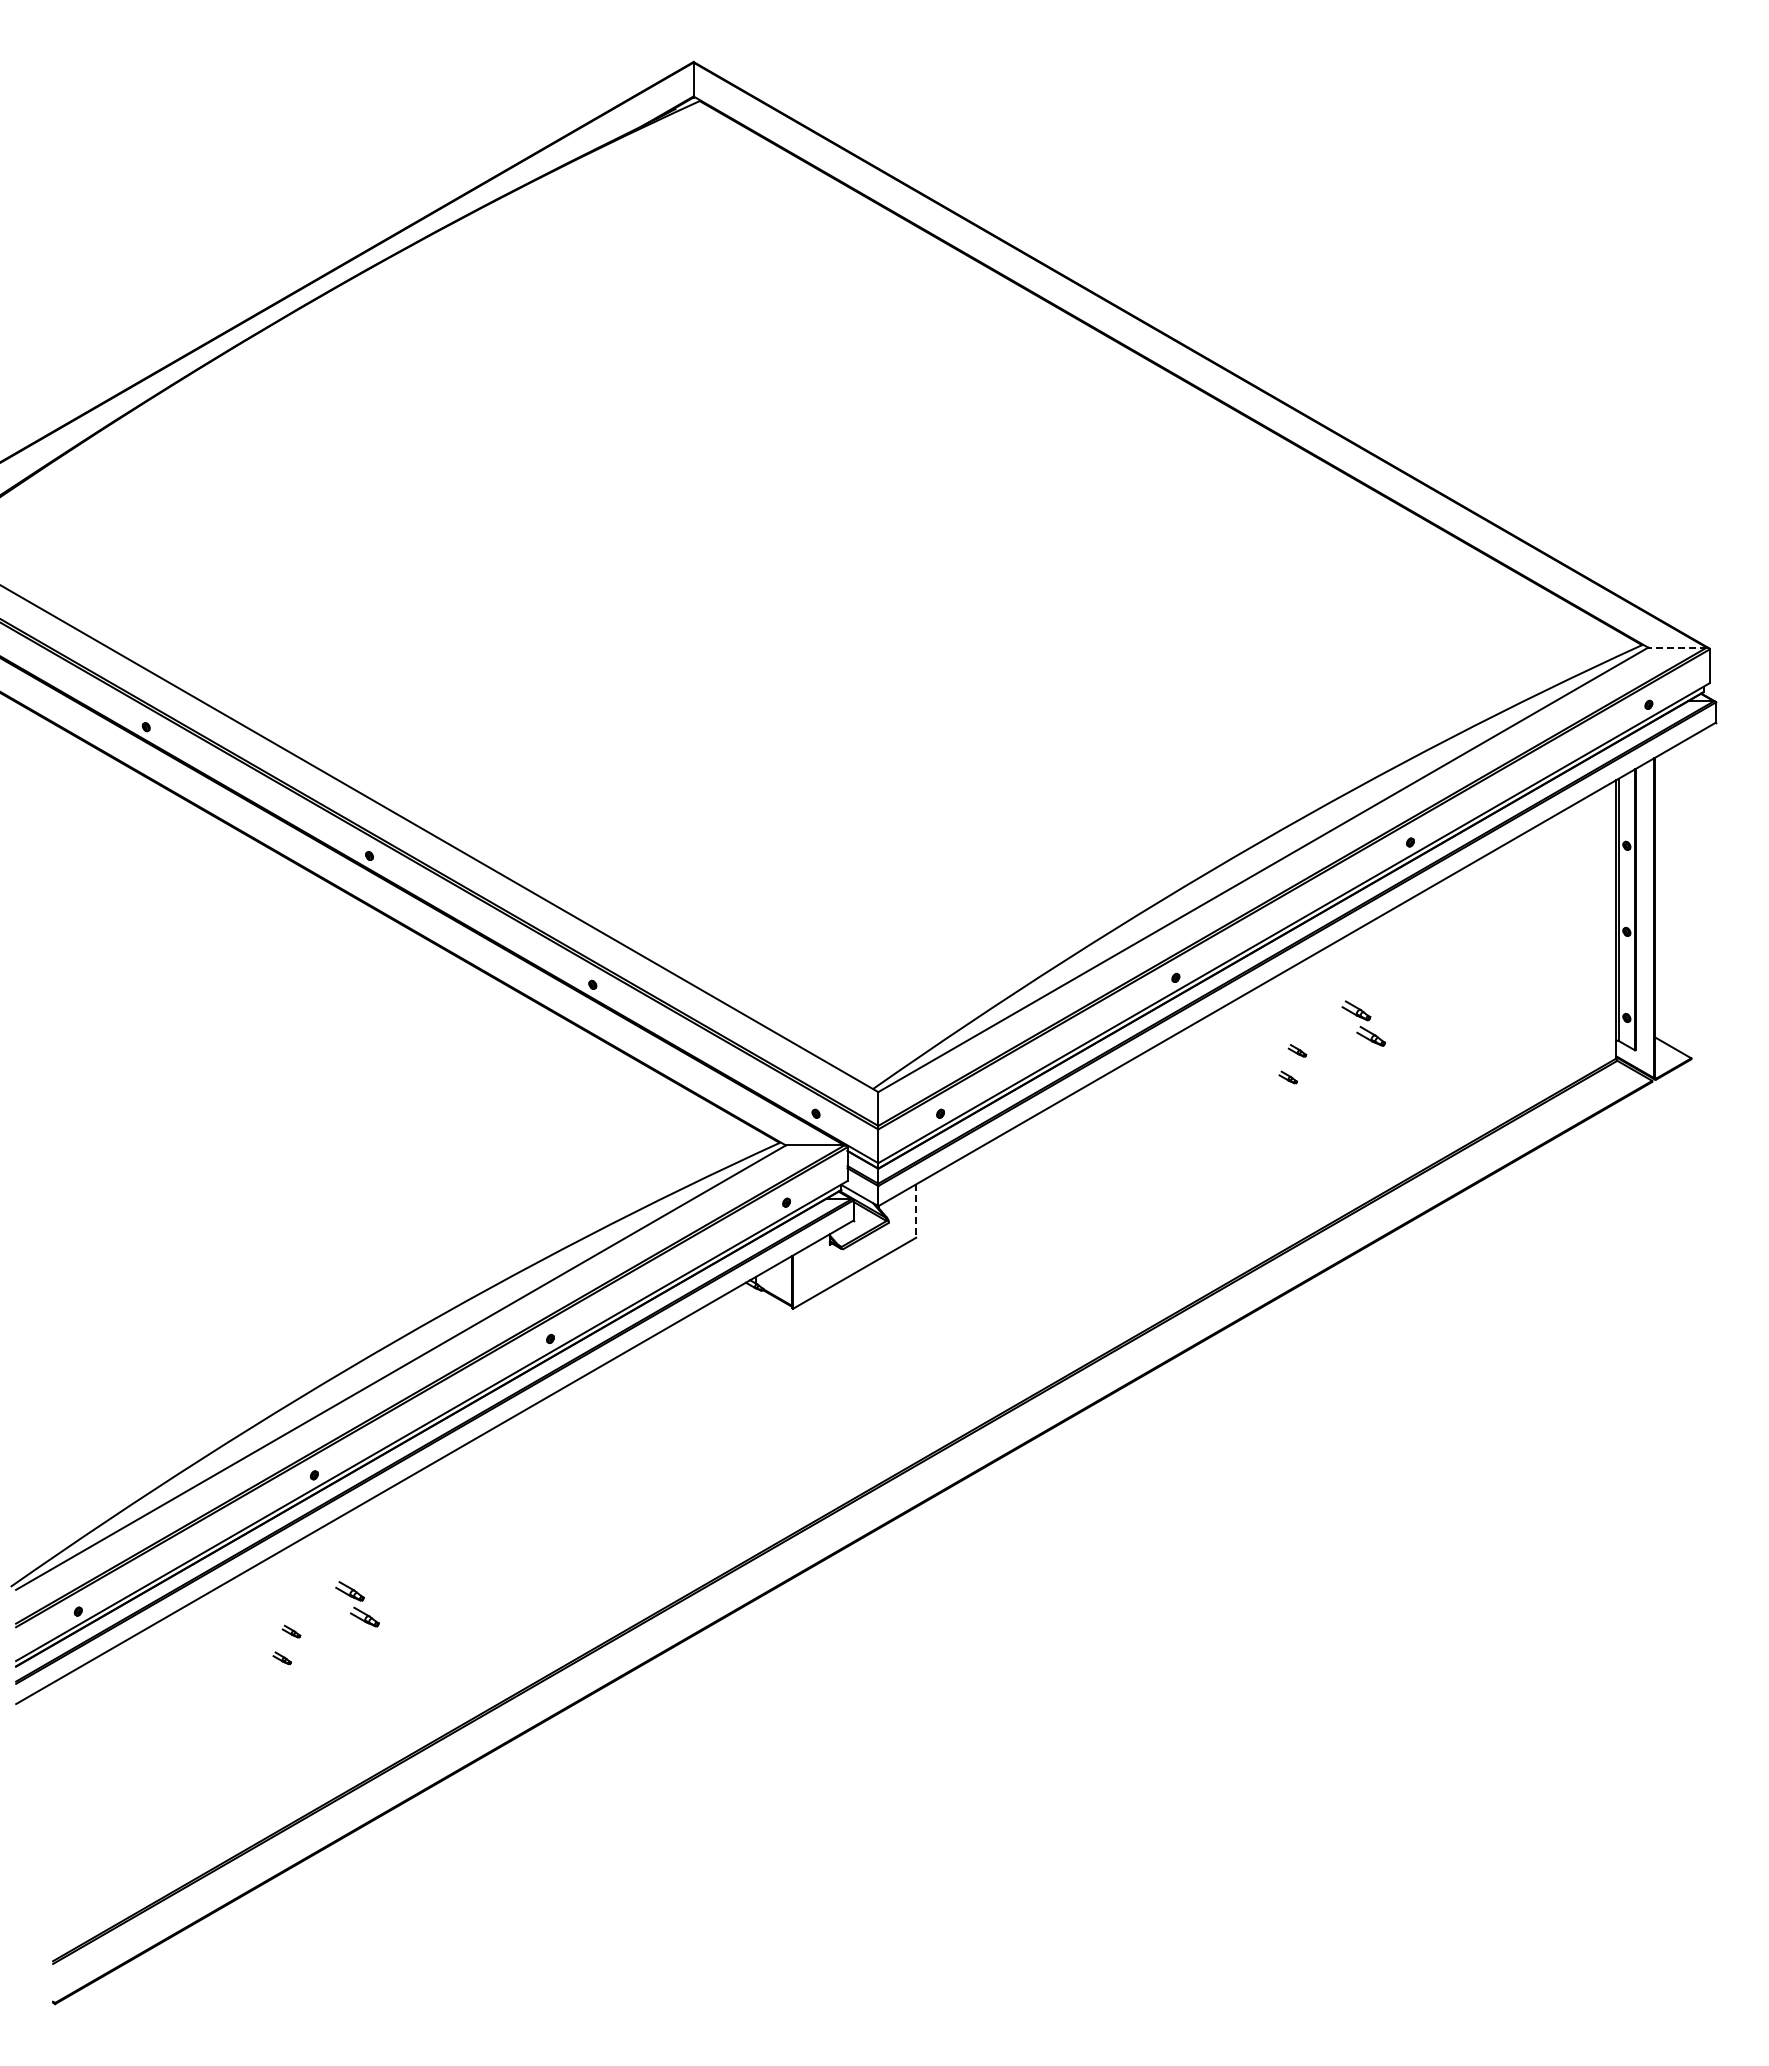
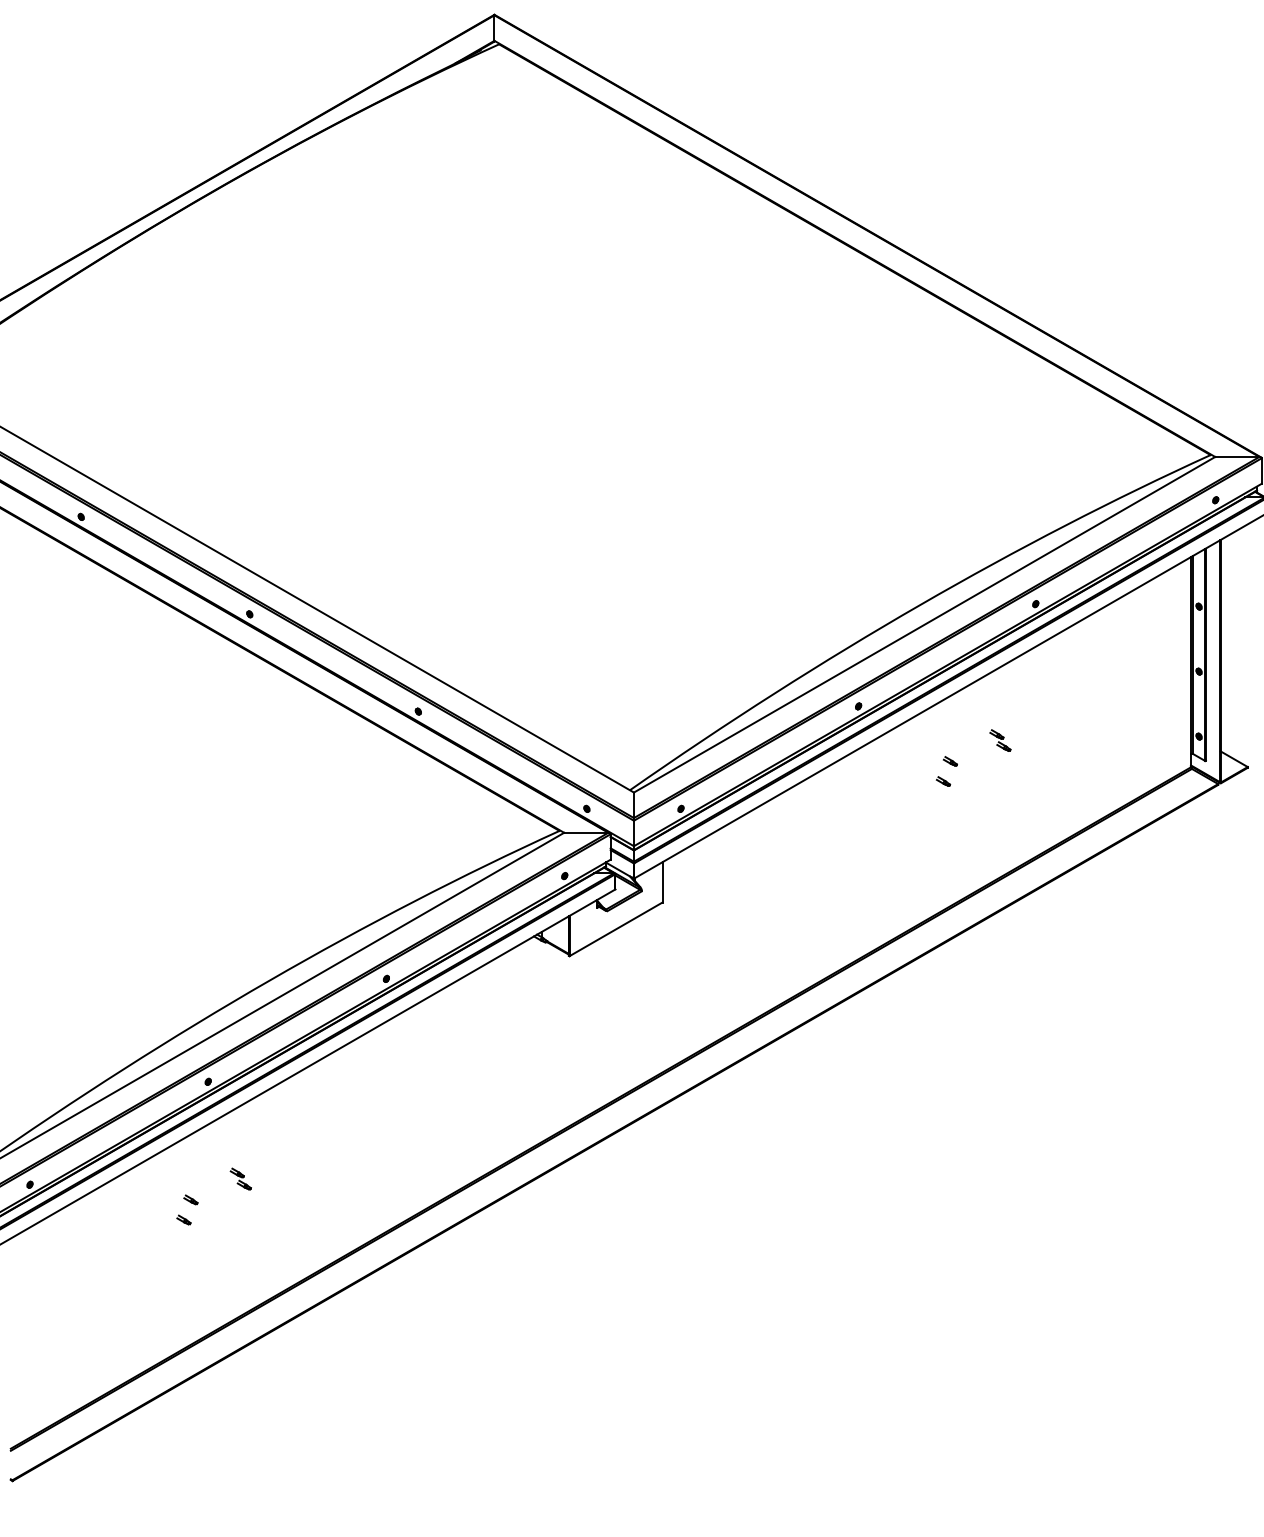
line: (1676, 647) -> (1236, 456), dashed -> solid
part: (1363, 1022) -> (1000, 739), size x0.62
line: (916, 1211) -> (662, 882), dashed -> solid
part: (357, 1603) -> (240, 1178), size x0.62

